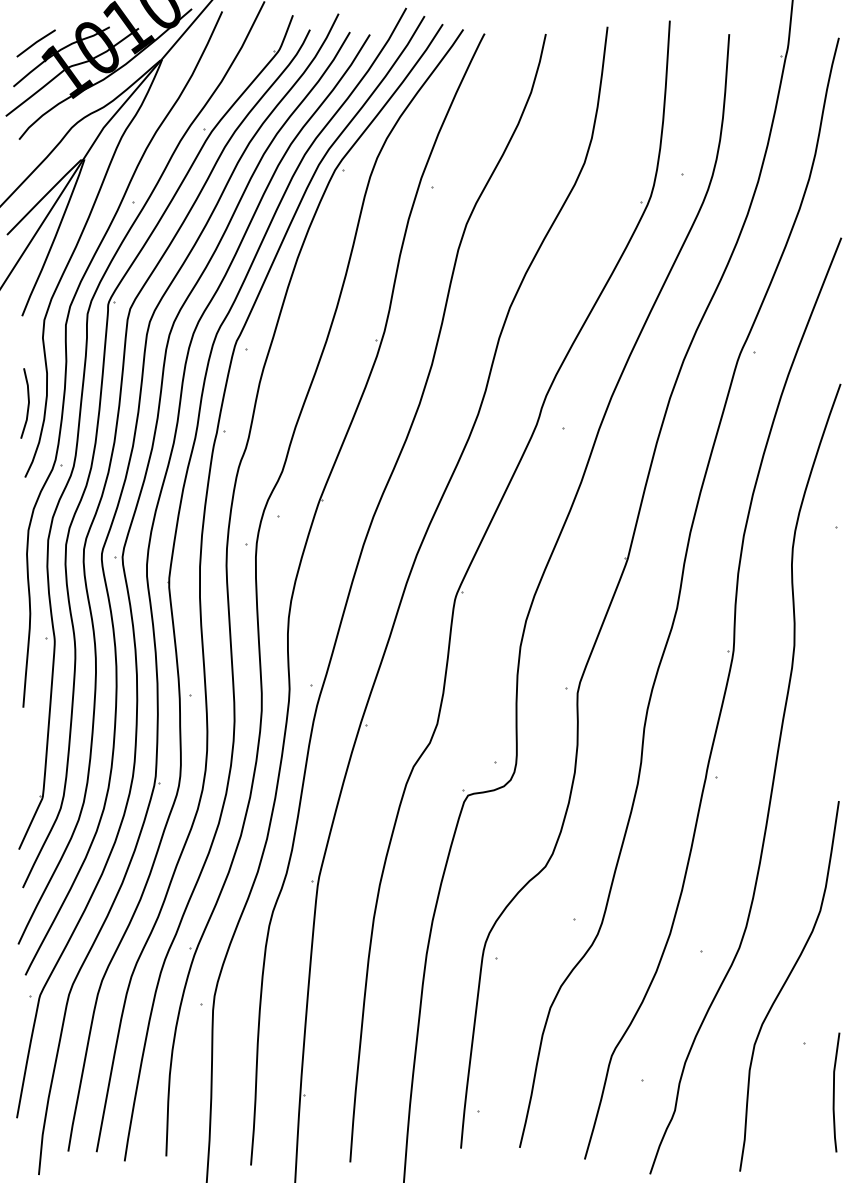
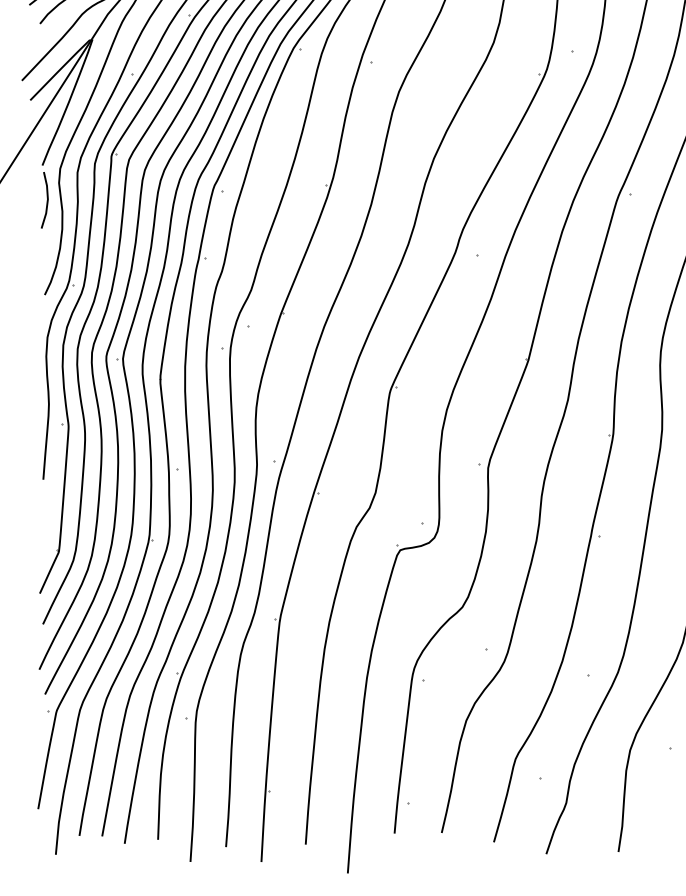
line: (27, 404) -> (46, 201), moved

